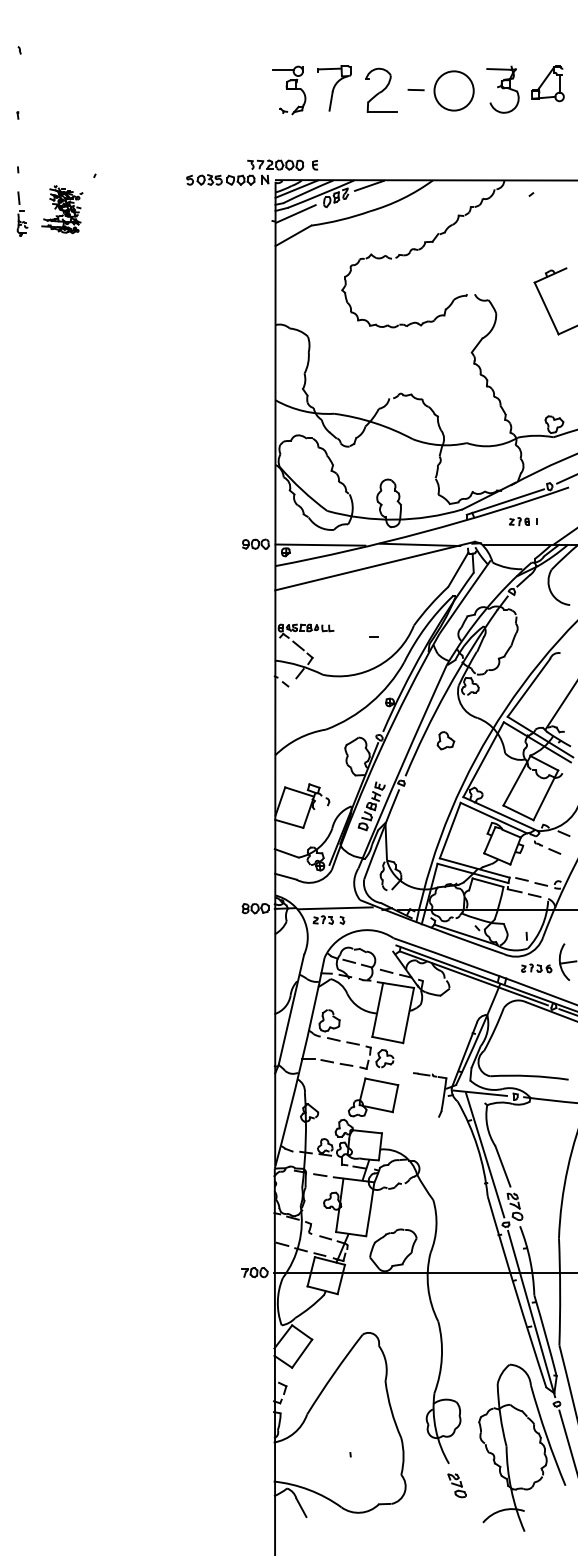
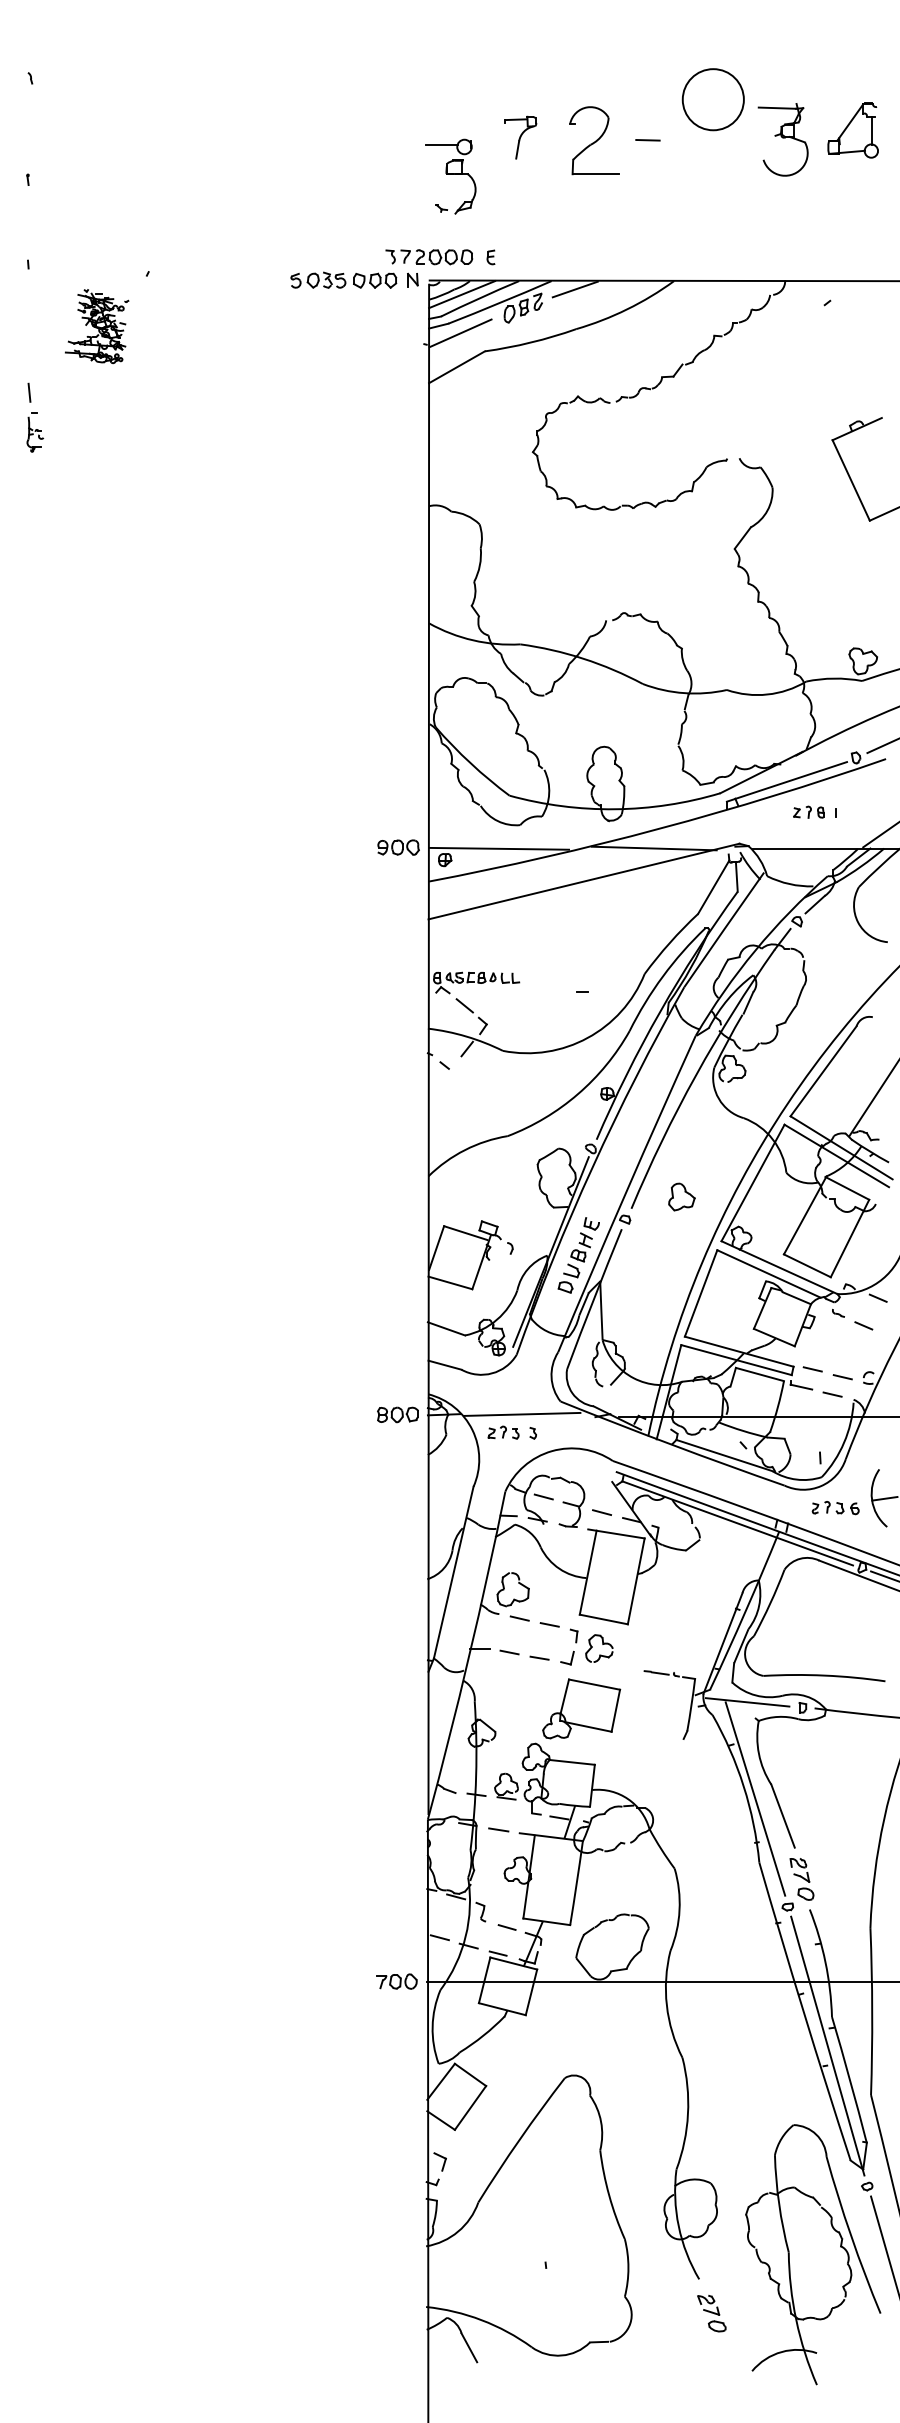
part: (334, 88) -> (520, 137), size x0.6
part: (289, 90) -> (450, 176), moved
circle: (453, 90) -> (712, 98), moved
part: (22, 213) -> (35, 416), moved
part: (445, 740) -> (681, 1196), moved

